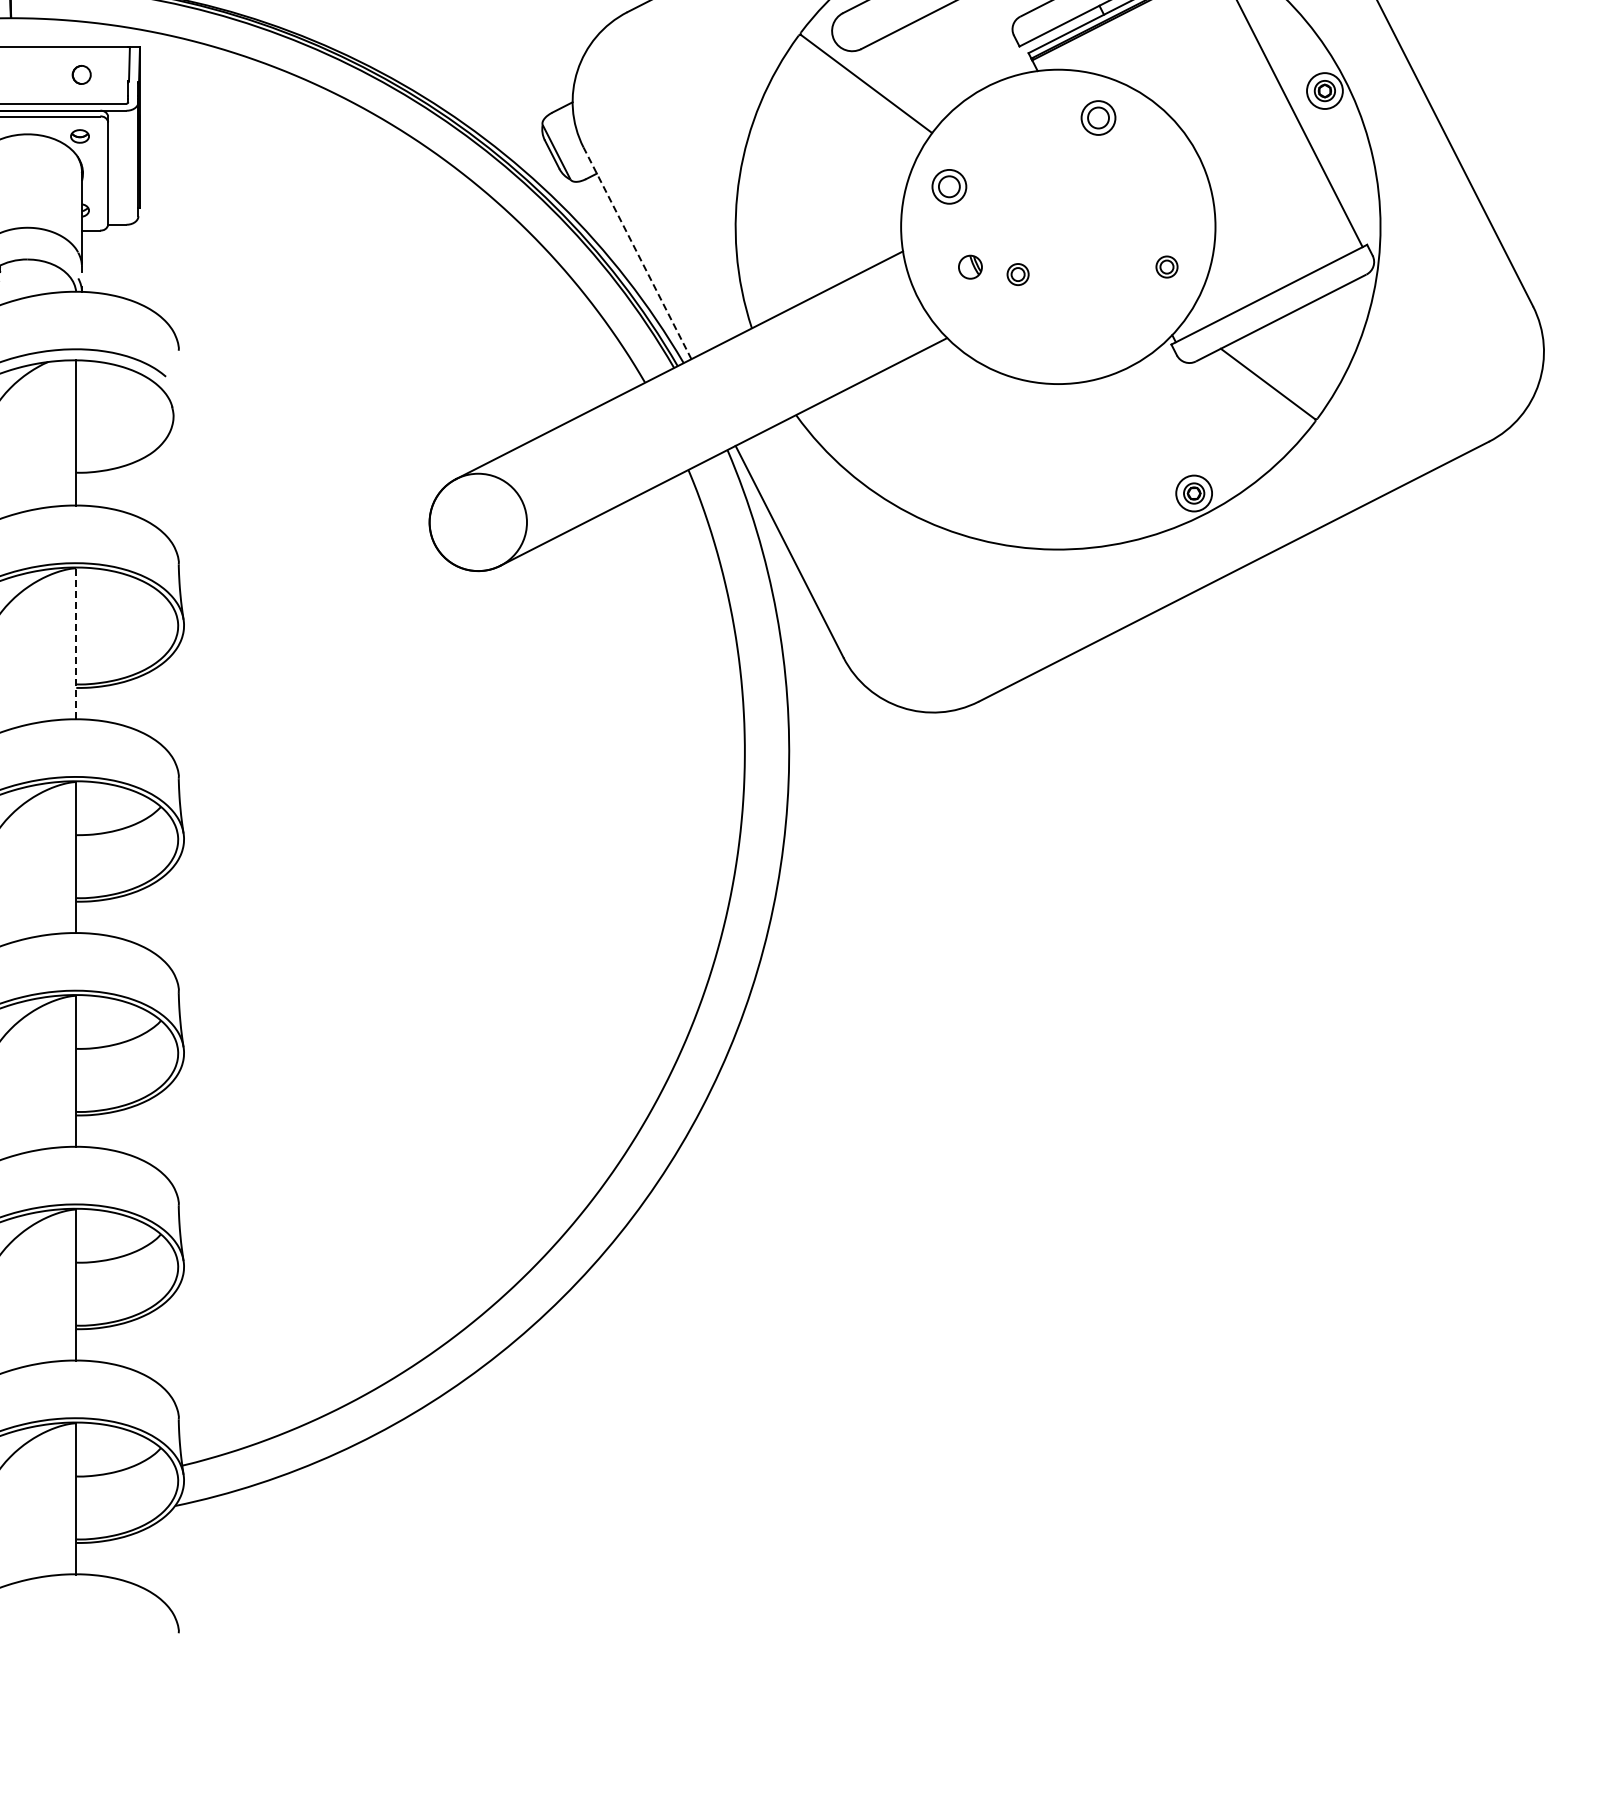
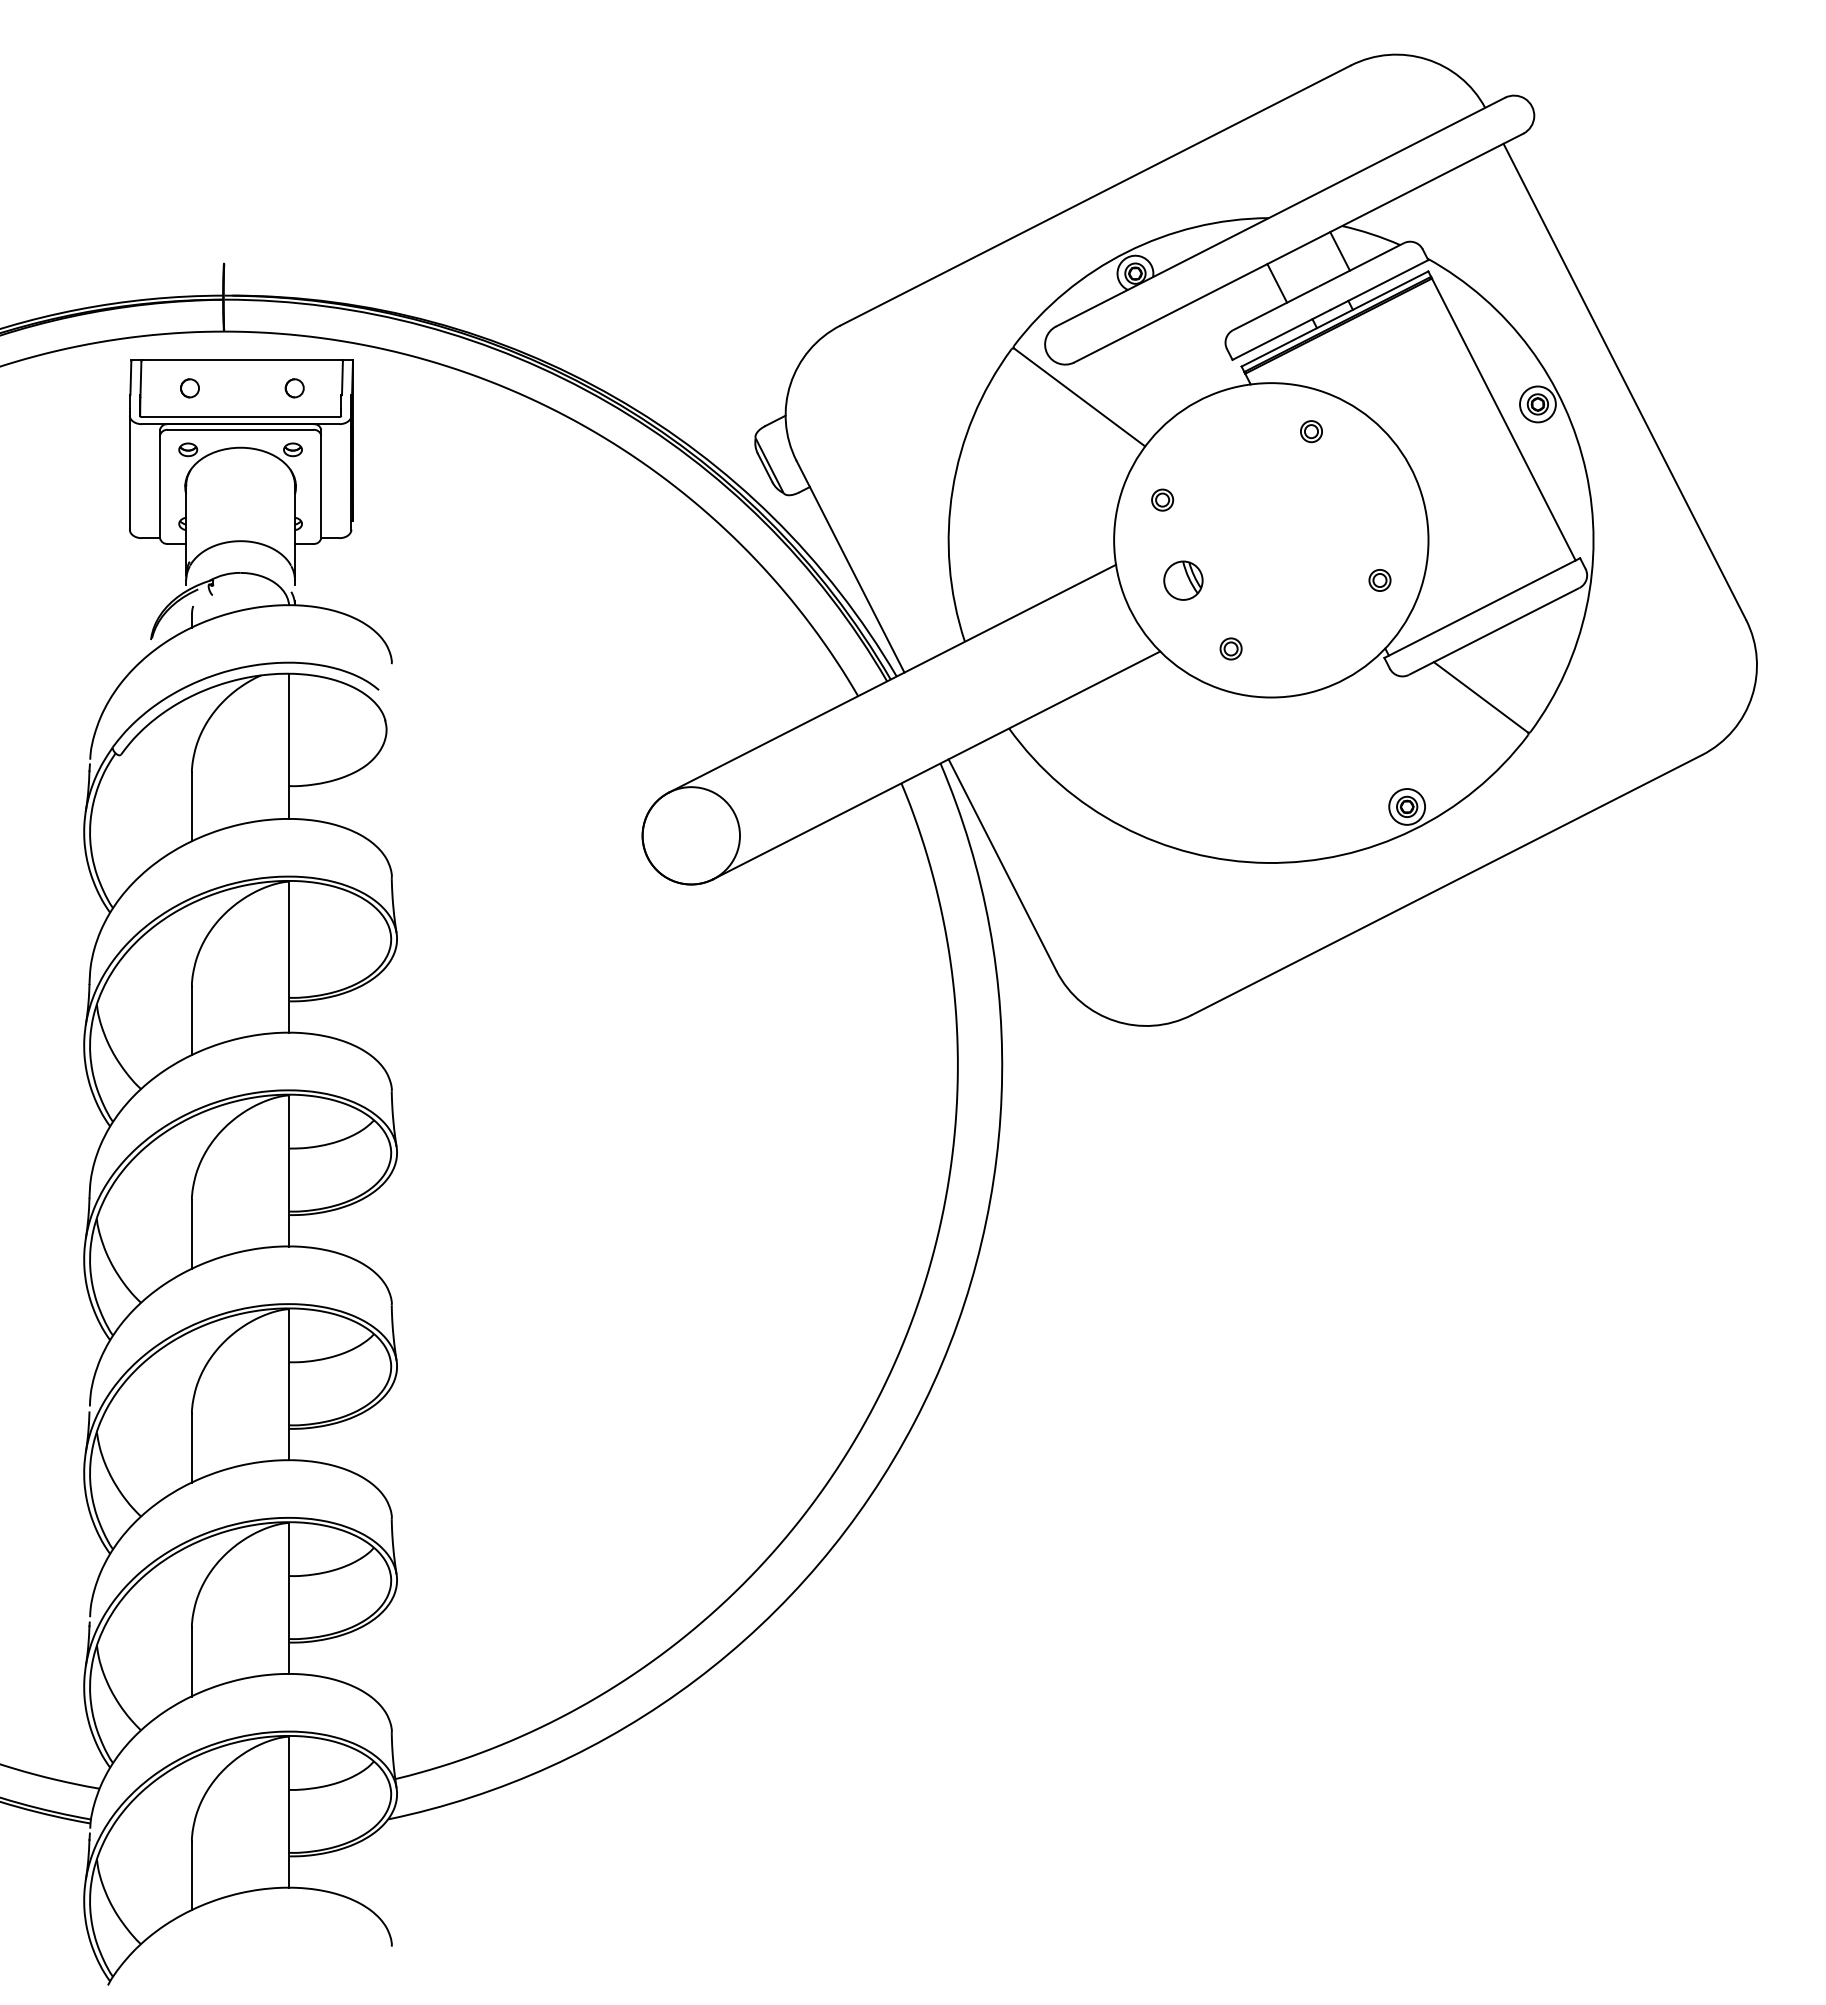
part: (1098, 118) -> (1311, 431), size x0.62
part: (949, 186) -> (1162, 499), size x0.62
line: (637, 253) -> (850, 566), dashed -> solid
part: (970, 267) -> (1183, 580), size x1.67
part: (1017, 274) -> (1230, 648), moved
line: (76, 644) -> (289, 957), dashed -> solid

